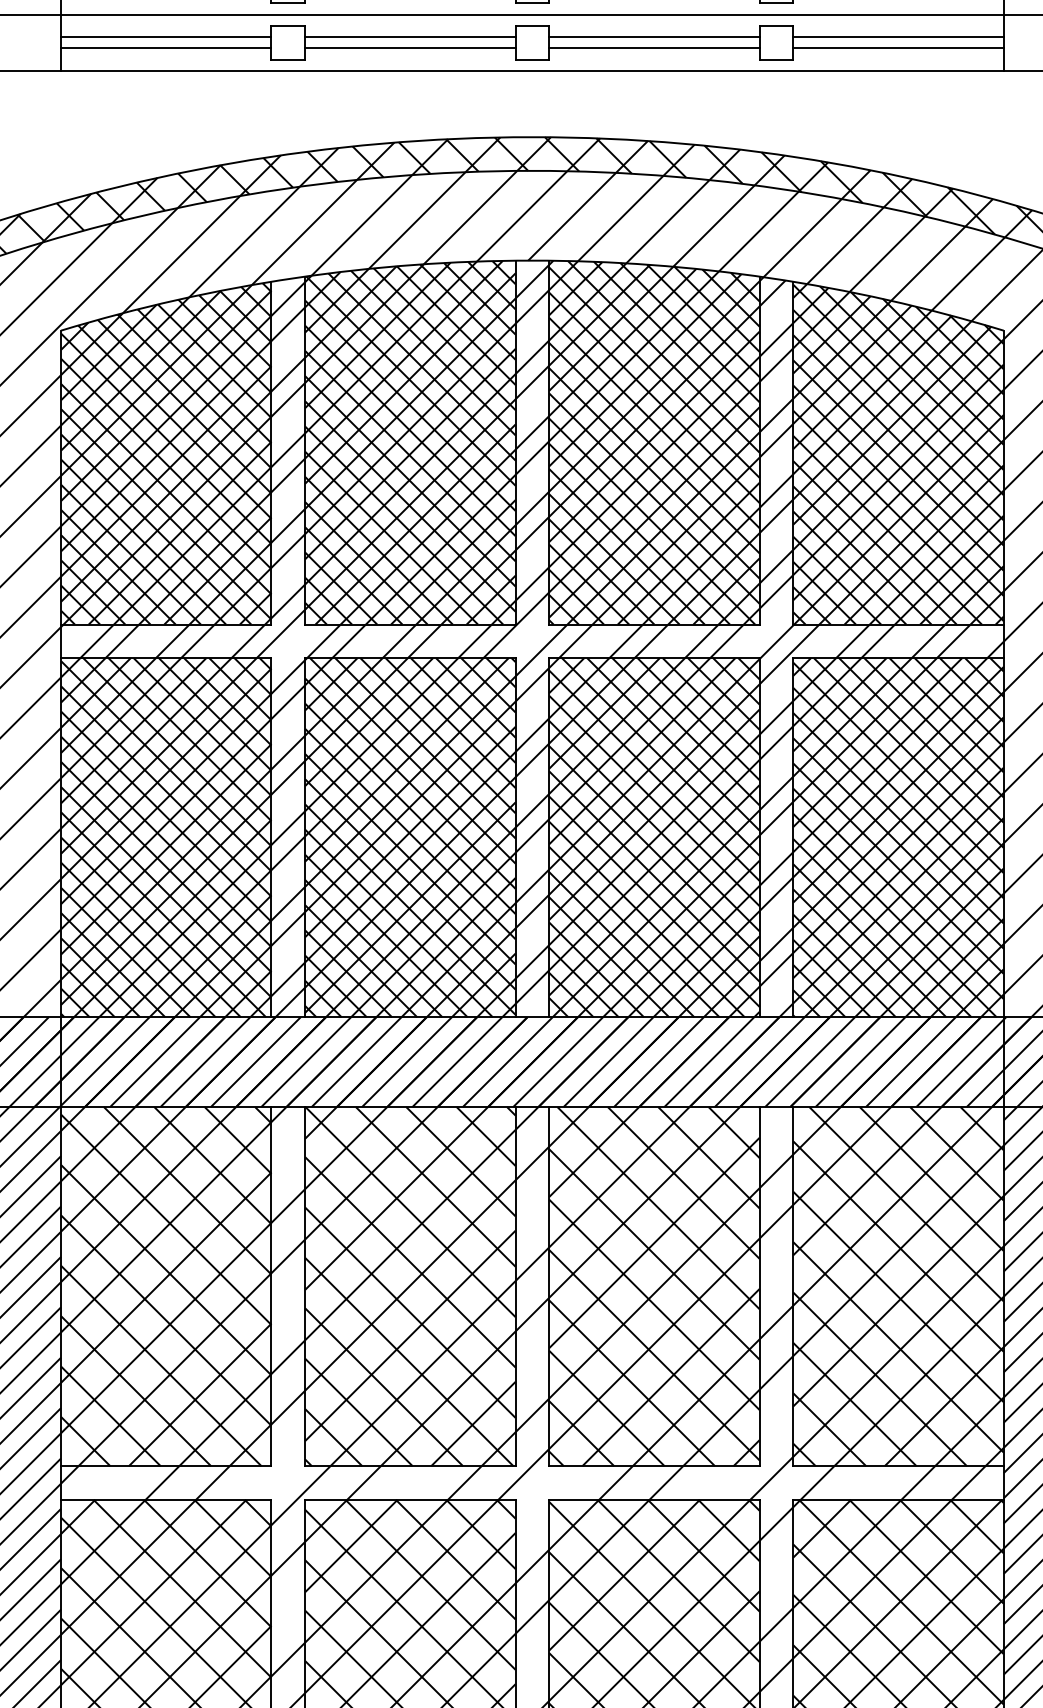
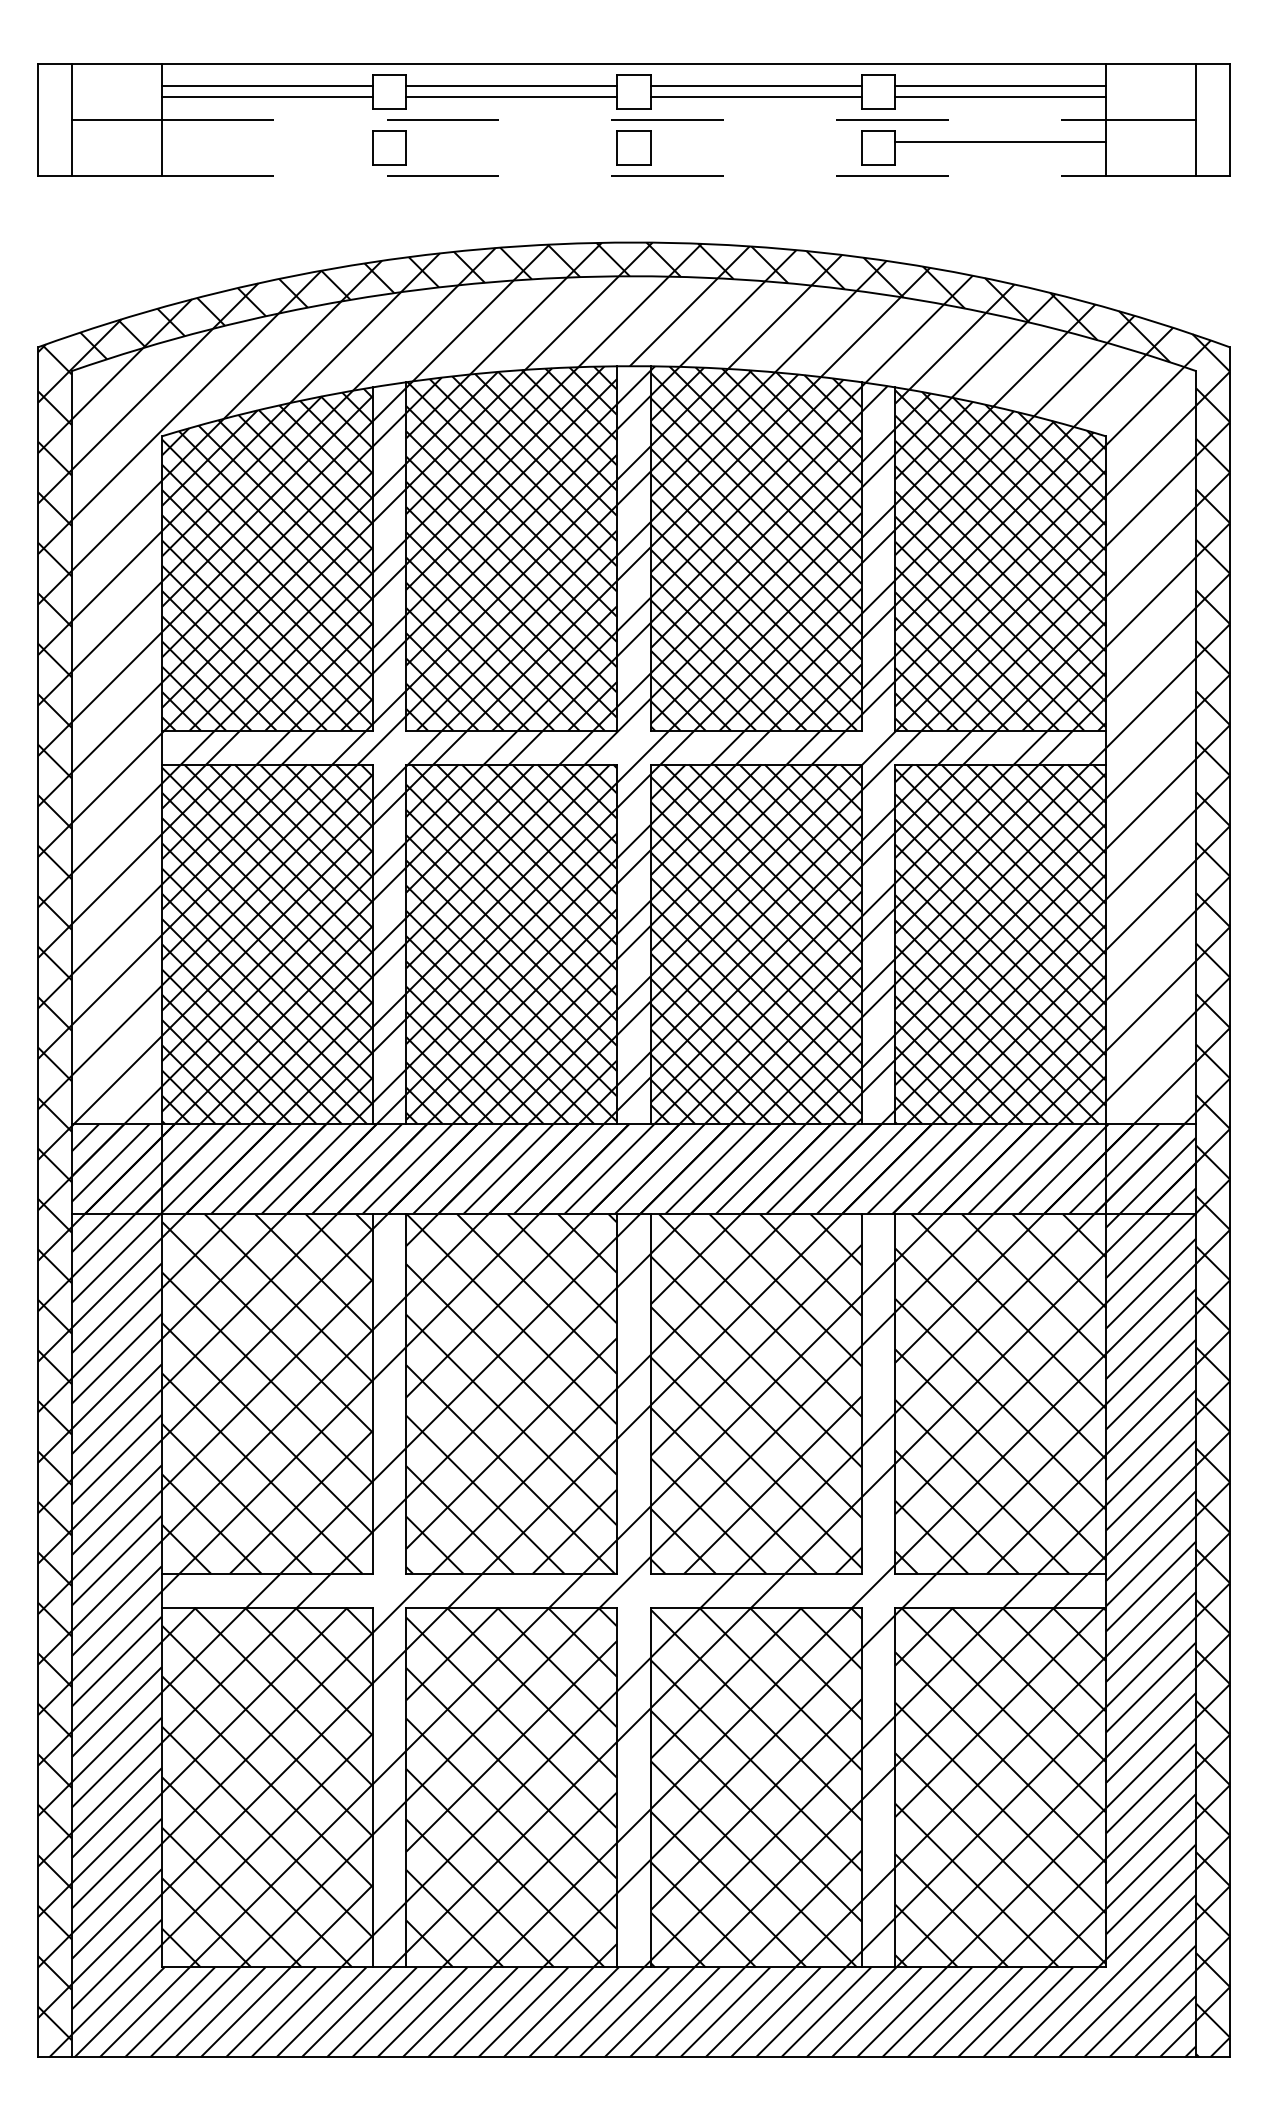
line: (532, 14) -> (634, 119), solid -> dashed
line: (165, 37) -> (266, 142), removed
line: (410, 37) -> (511, 142), removed
line: (653, 37) -> (755, 142), removed
line: (165, 48) -> (266, 153), removed
line: (410, 48) -> (511, 153), removed
line: (653, 48) -> (755, 153), removed
line: (898, 48) -> (1000, 153), removed
line: (532, 71) -> (634, 176), solid -> dashed

